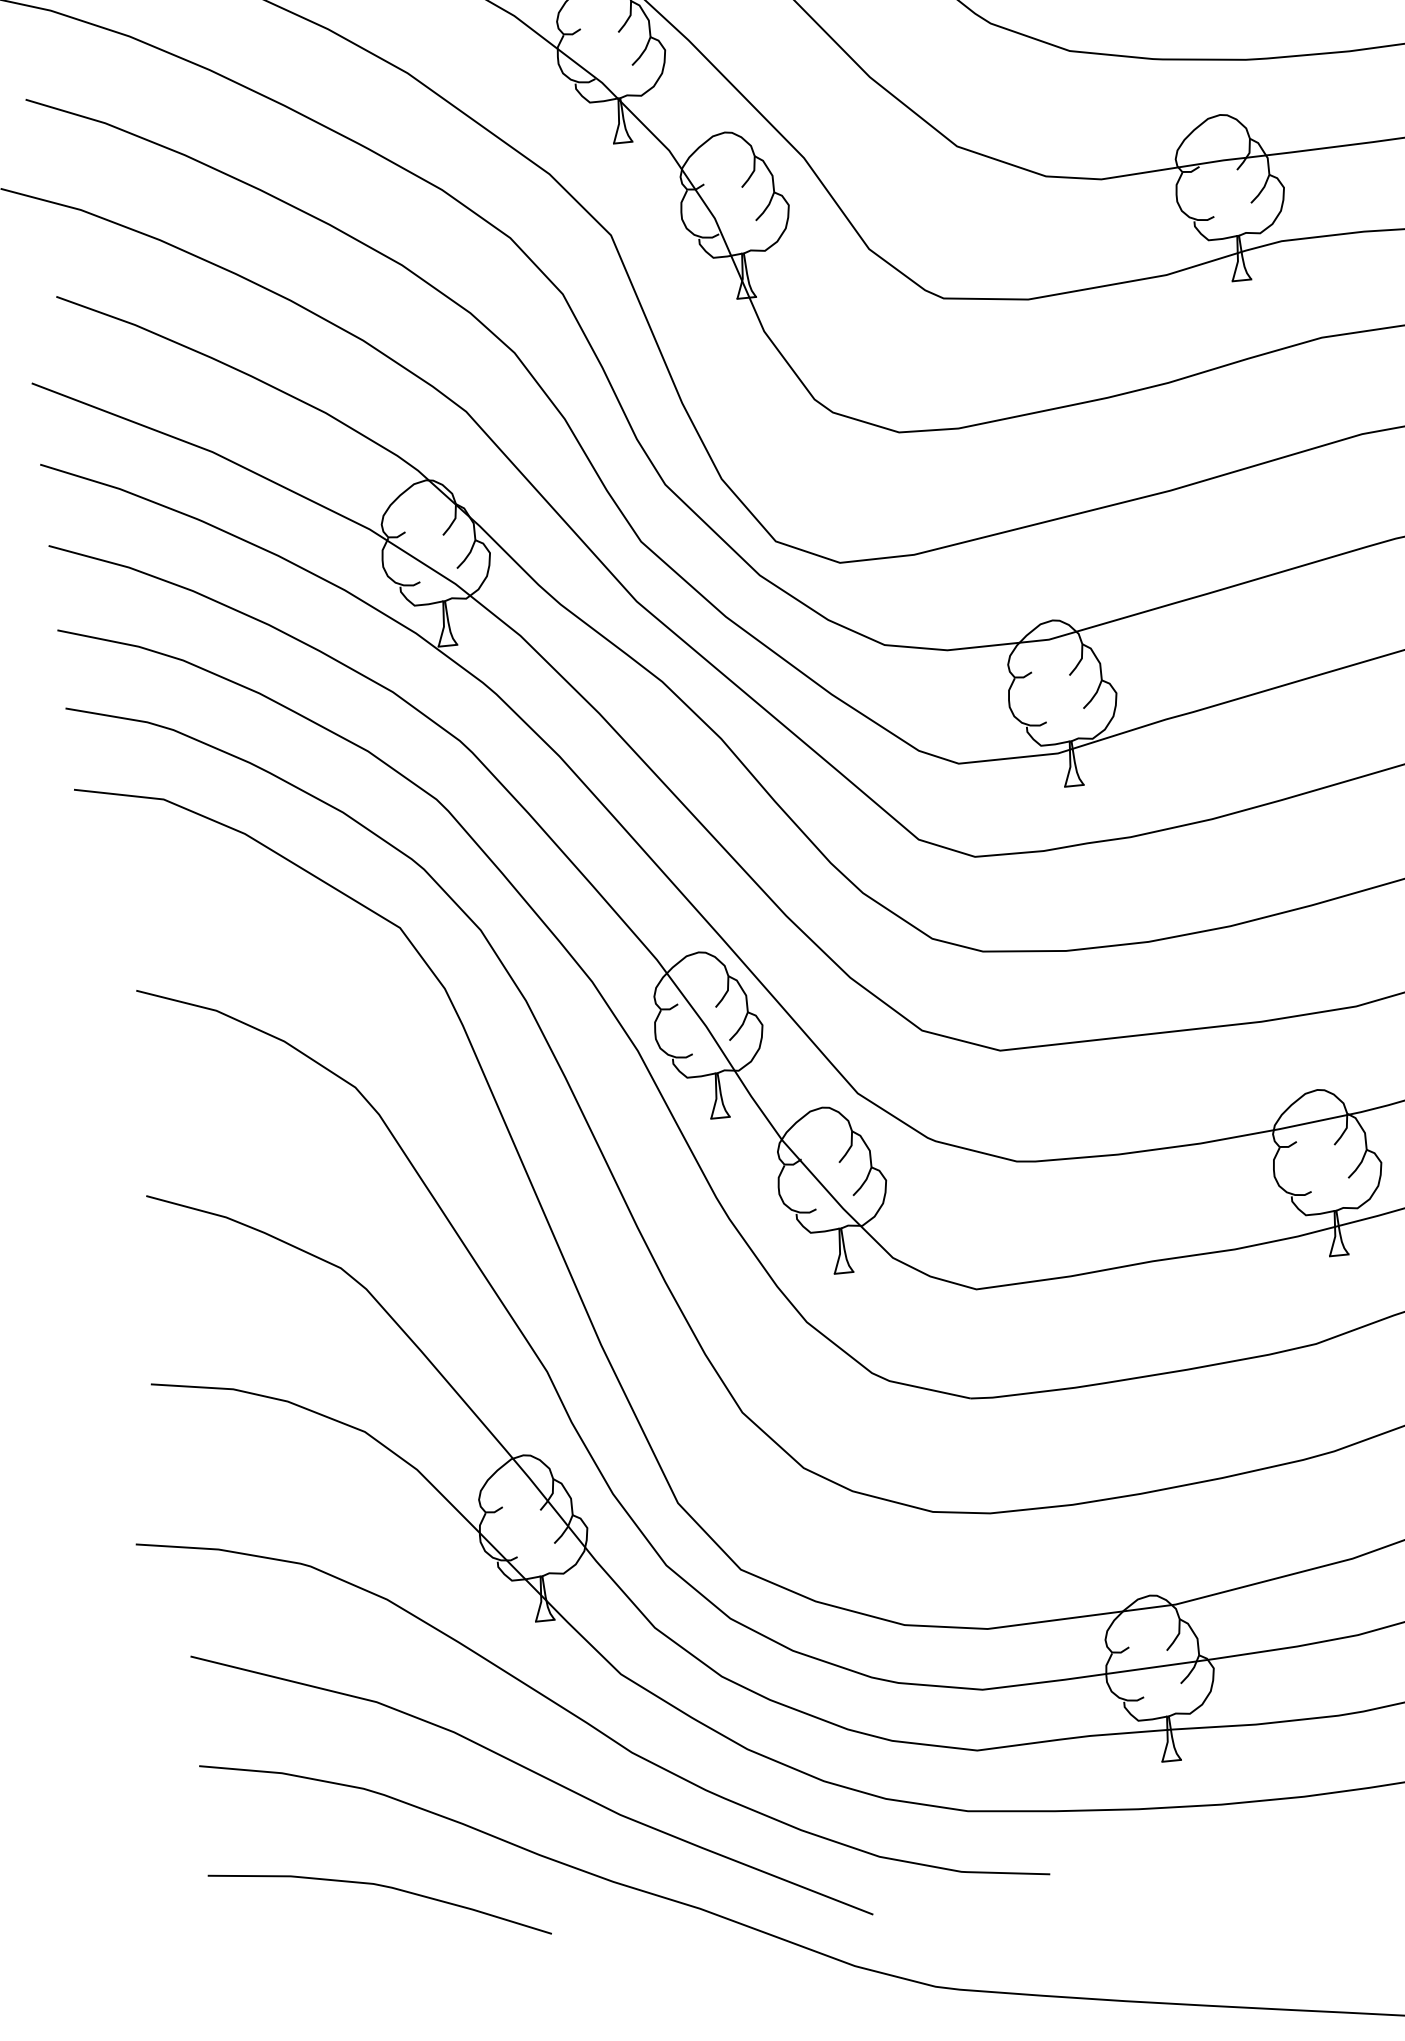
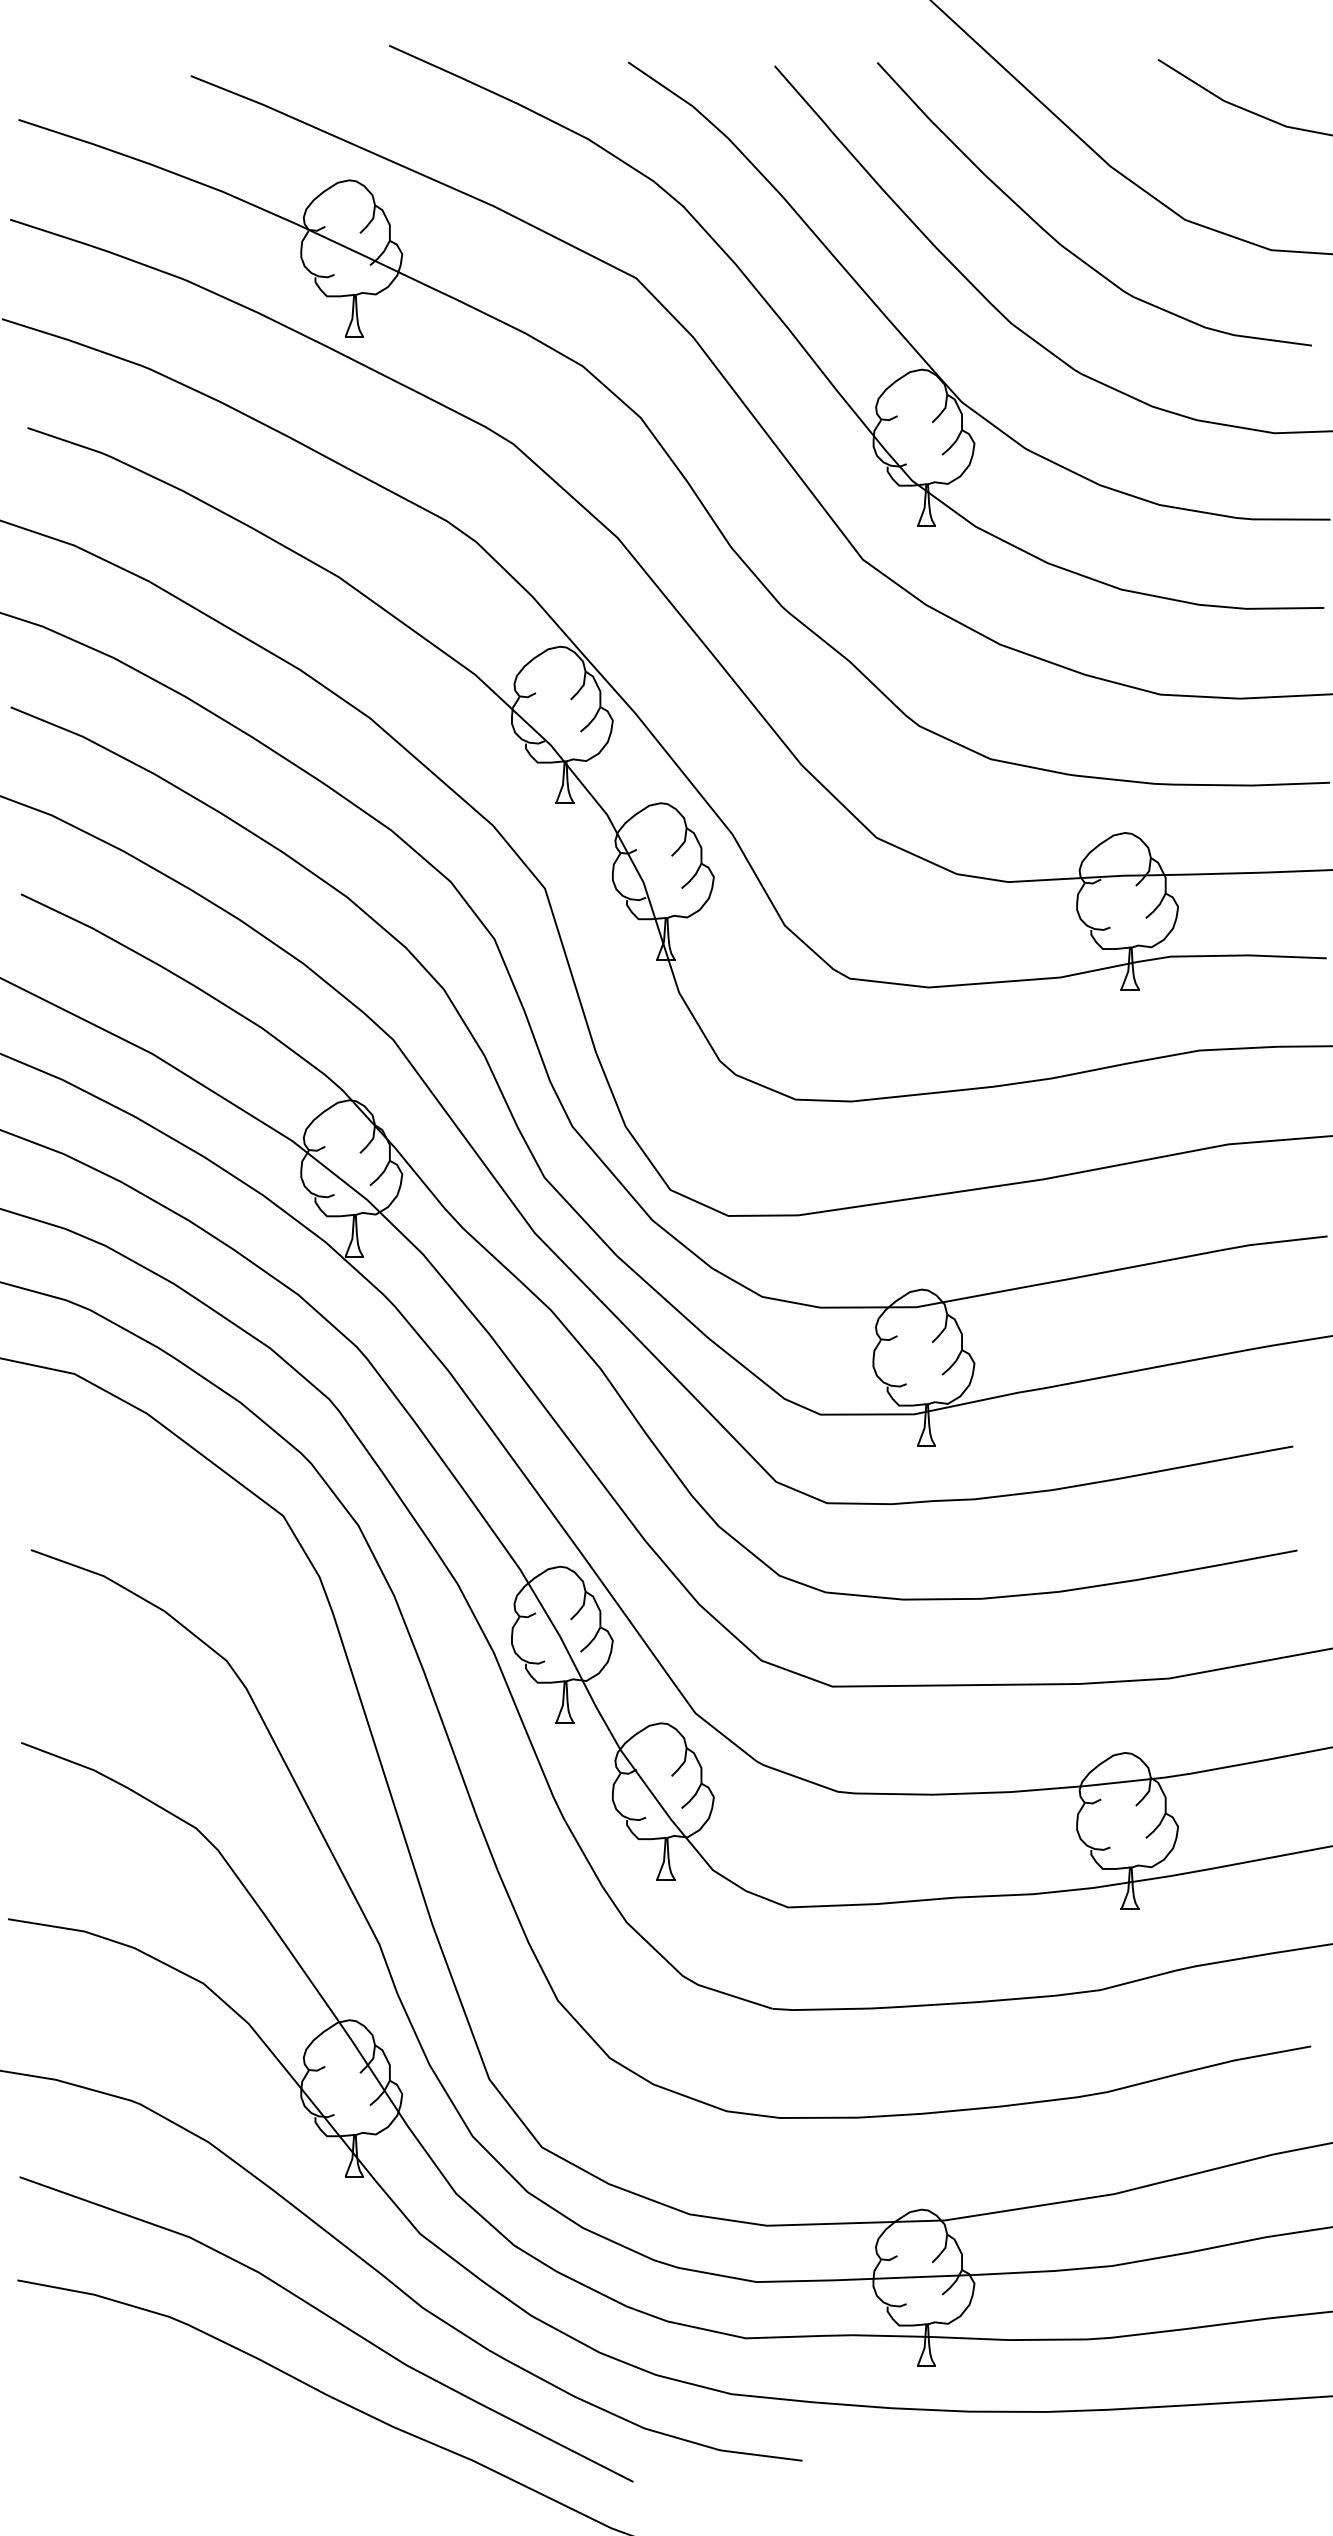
curve: (382, 1887) -> (177, 2410), removed

